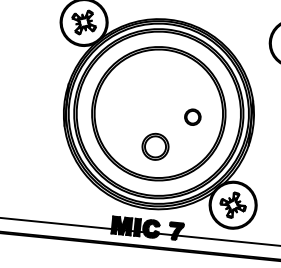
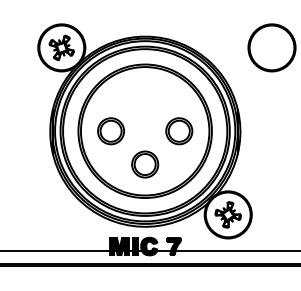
part: (124, 110) -> (110, 131), added
part: (192, 117) -> (179, 131), size x1.67

